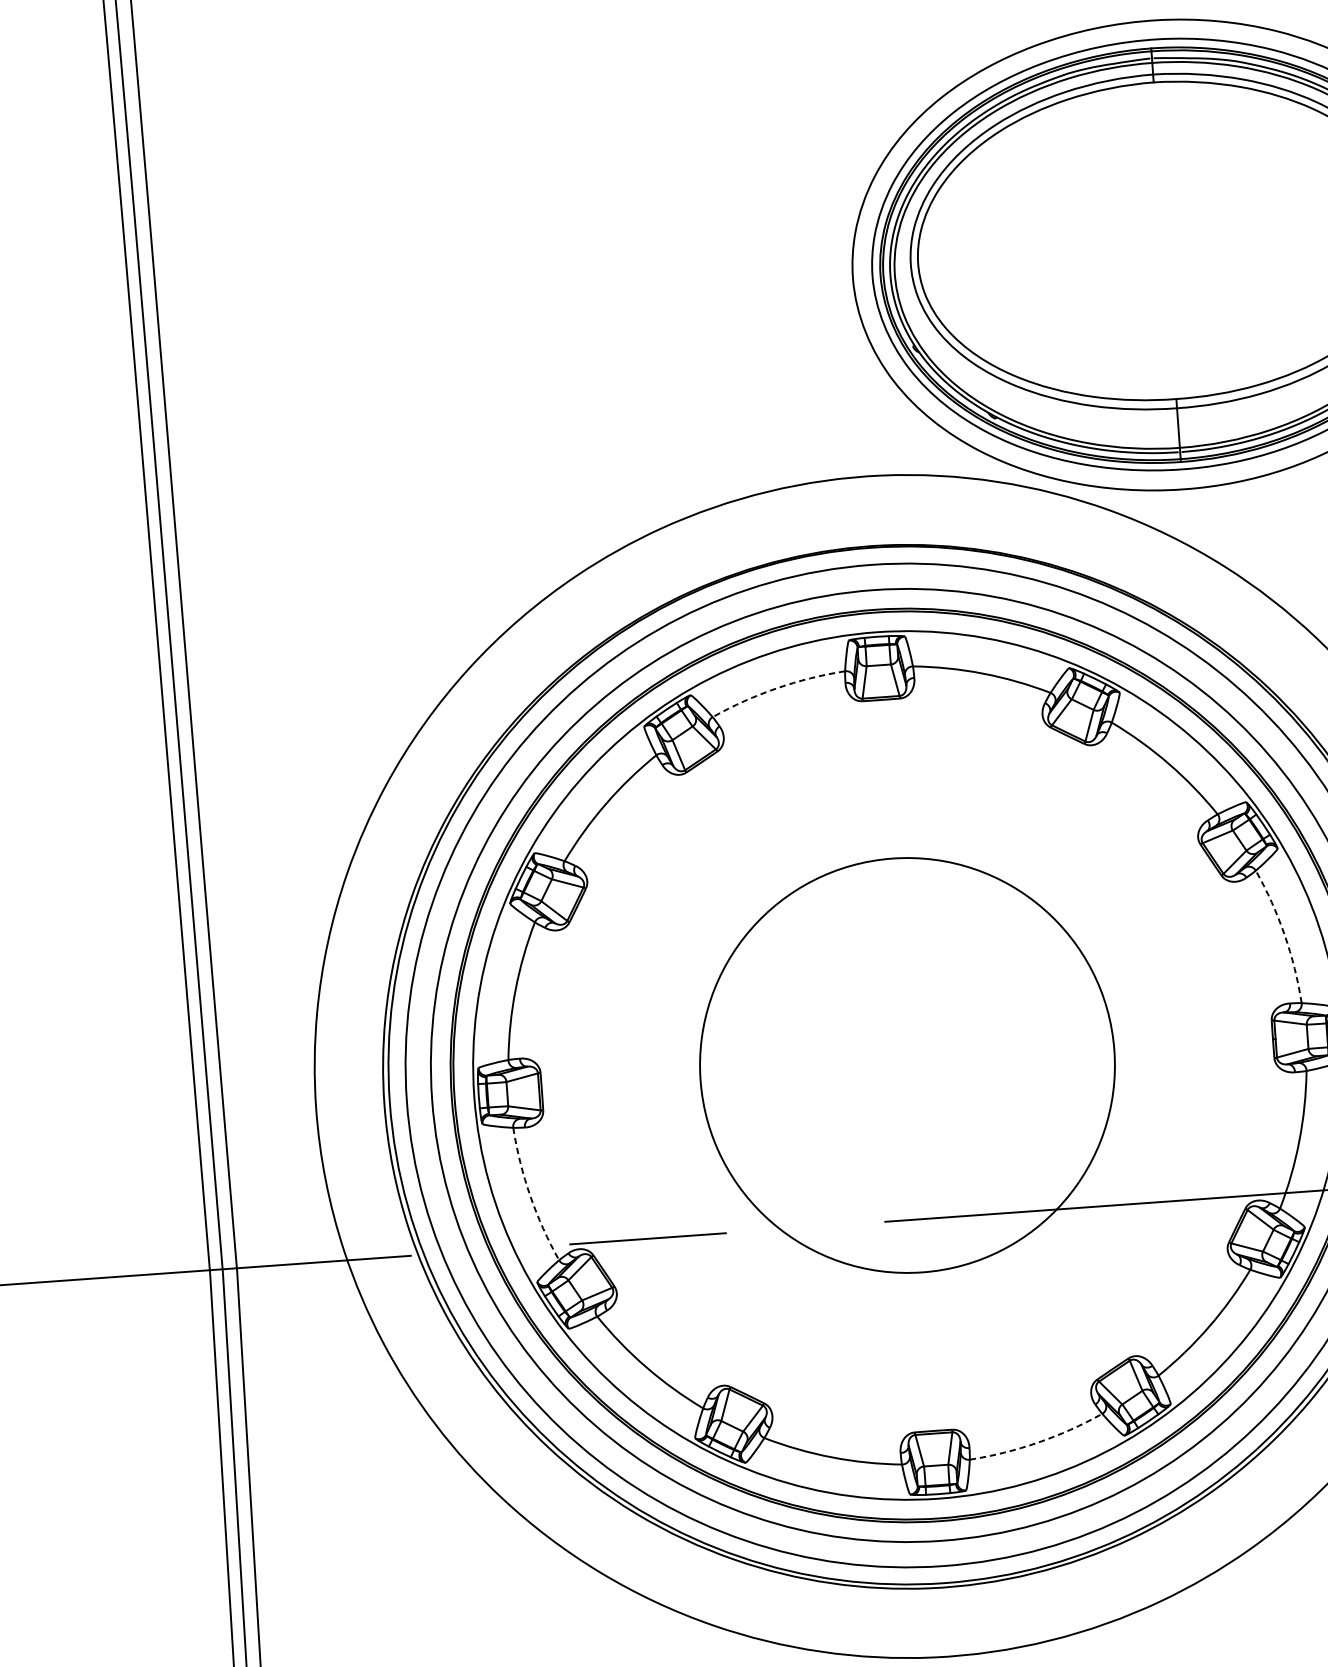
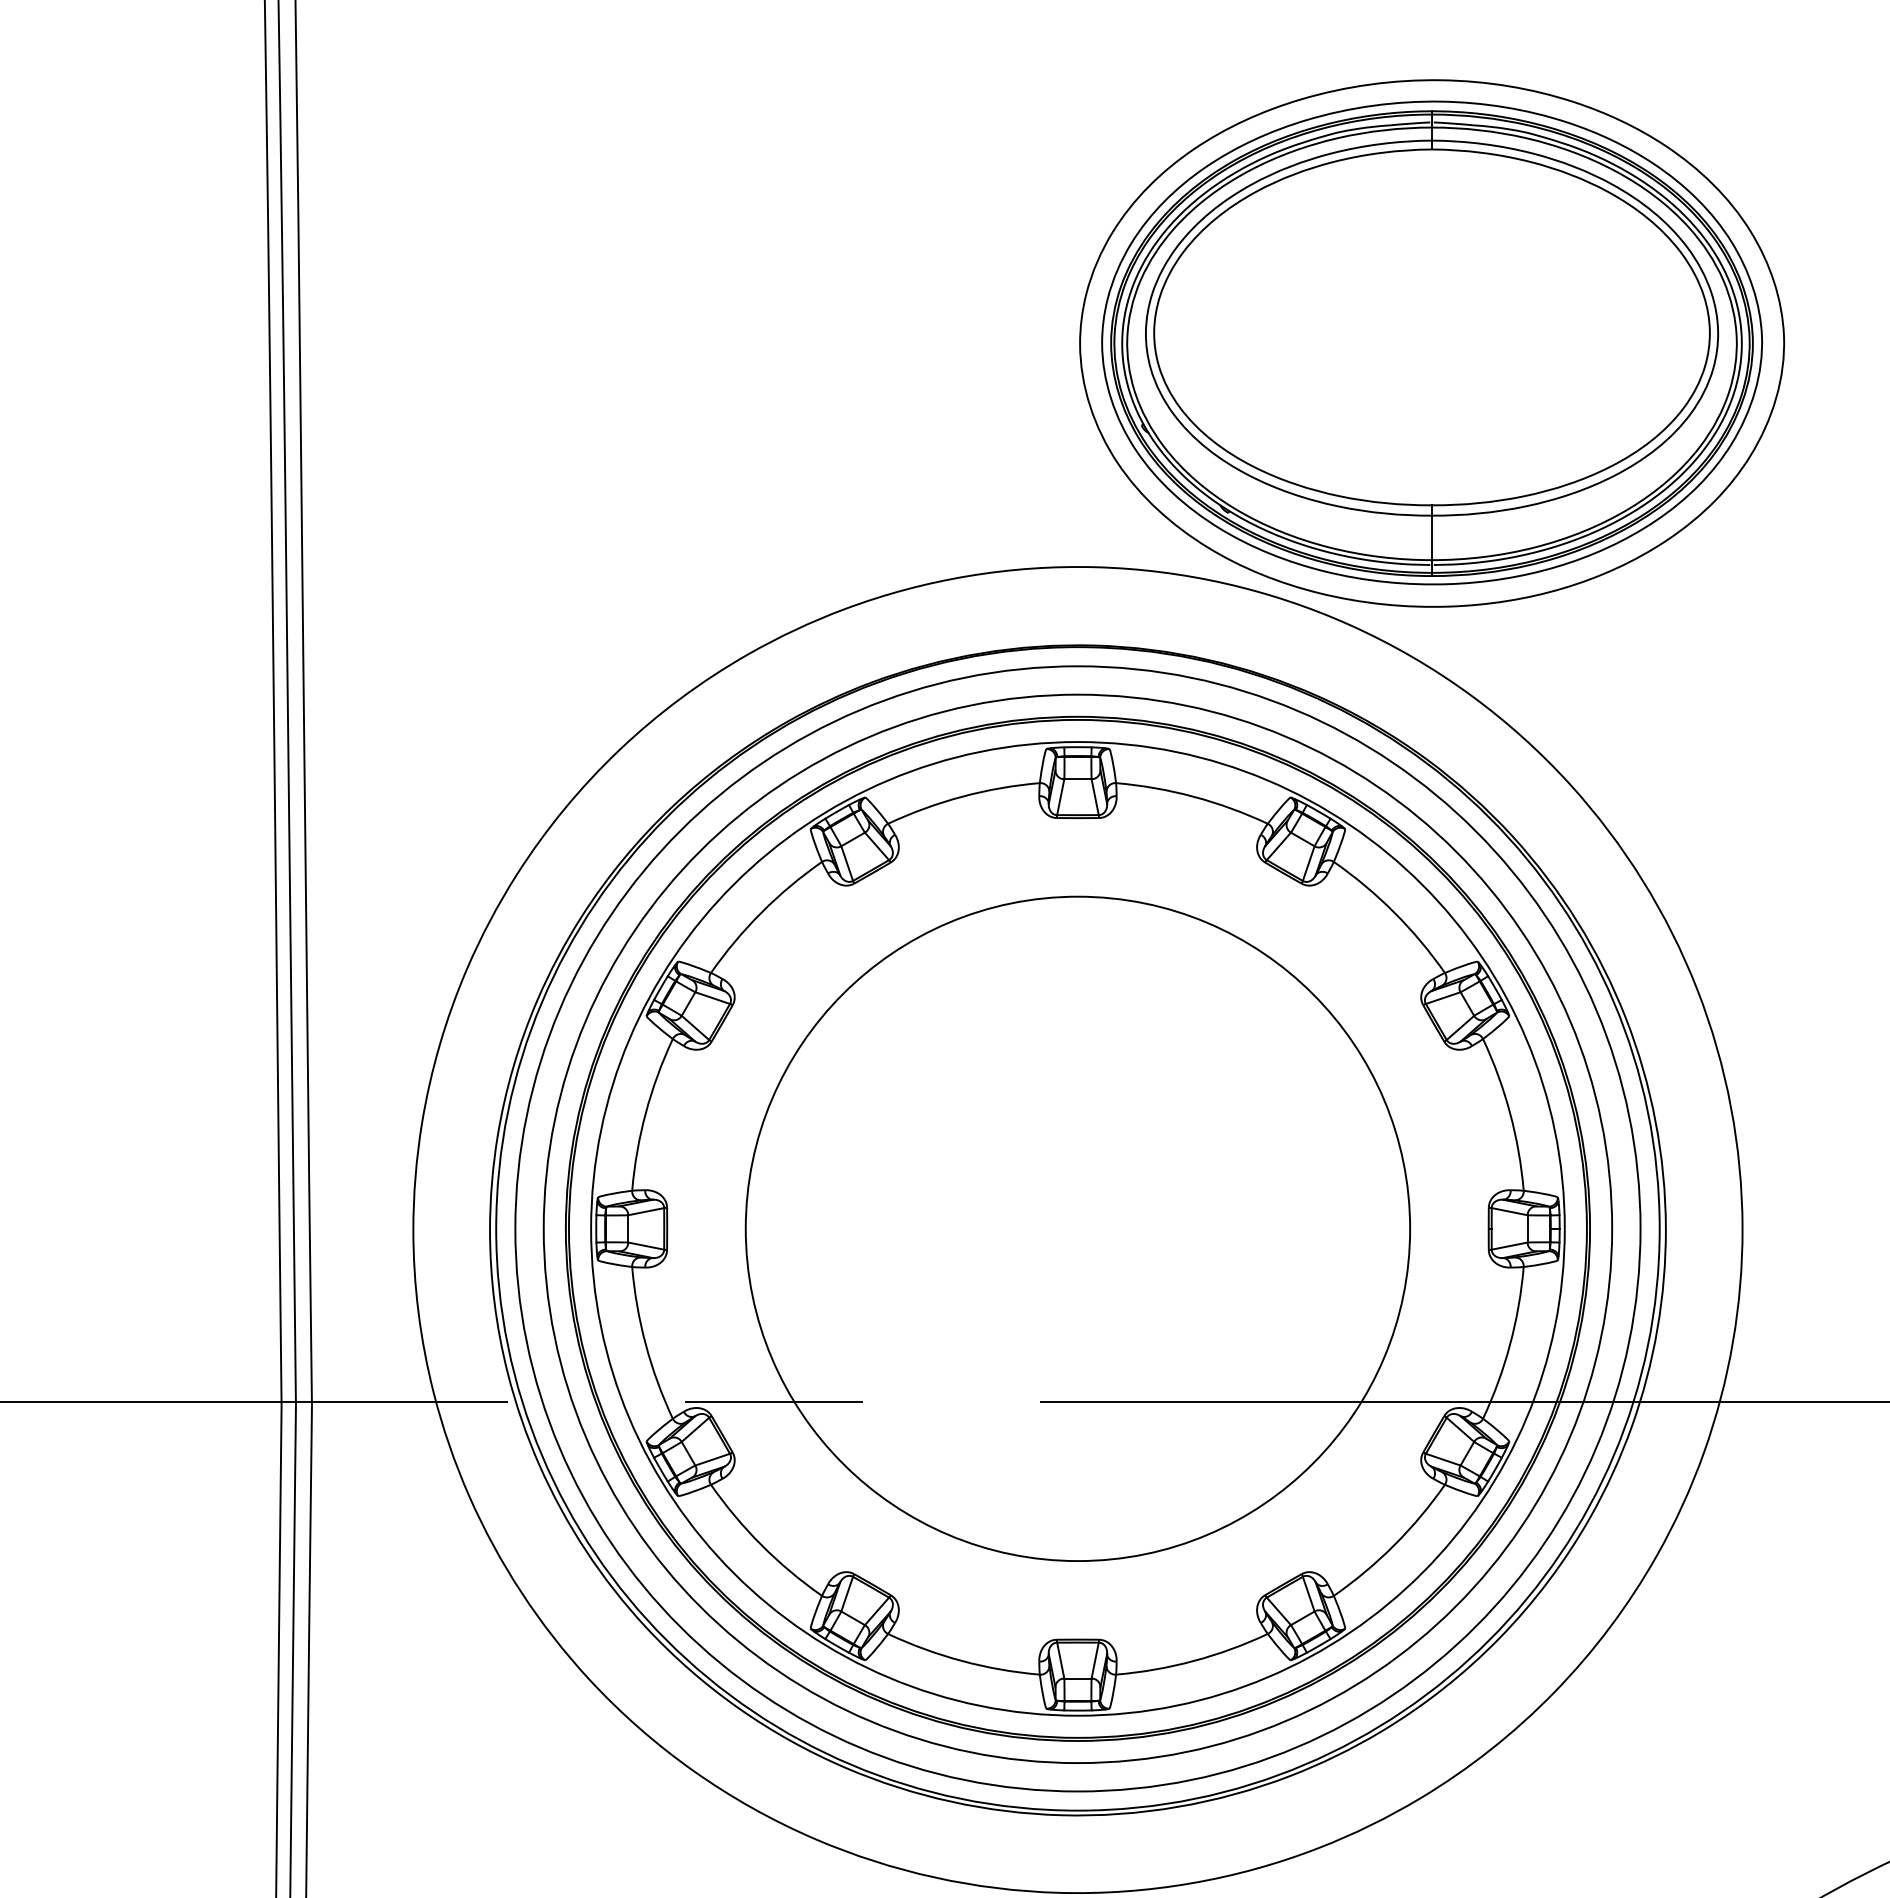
arc: (777, 688) -> (962, 796), dashed -> solid
arc: (1285, 935) -> (1510, 1113), dashed -> solid
circle: (907, 1065) -> (1077, 1228), size x1.43
arc: (530, 1195) -> (645, 1344), dashed -> solid
arc: (1037, 1443) -> (1193, 1661), dashed -> solid

